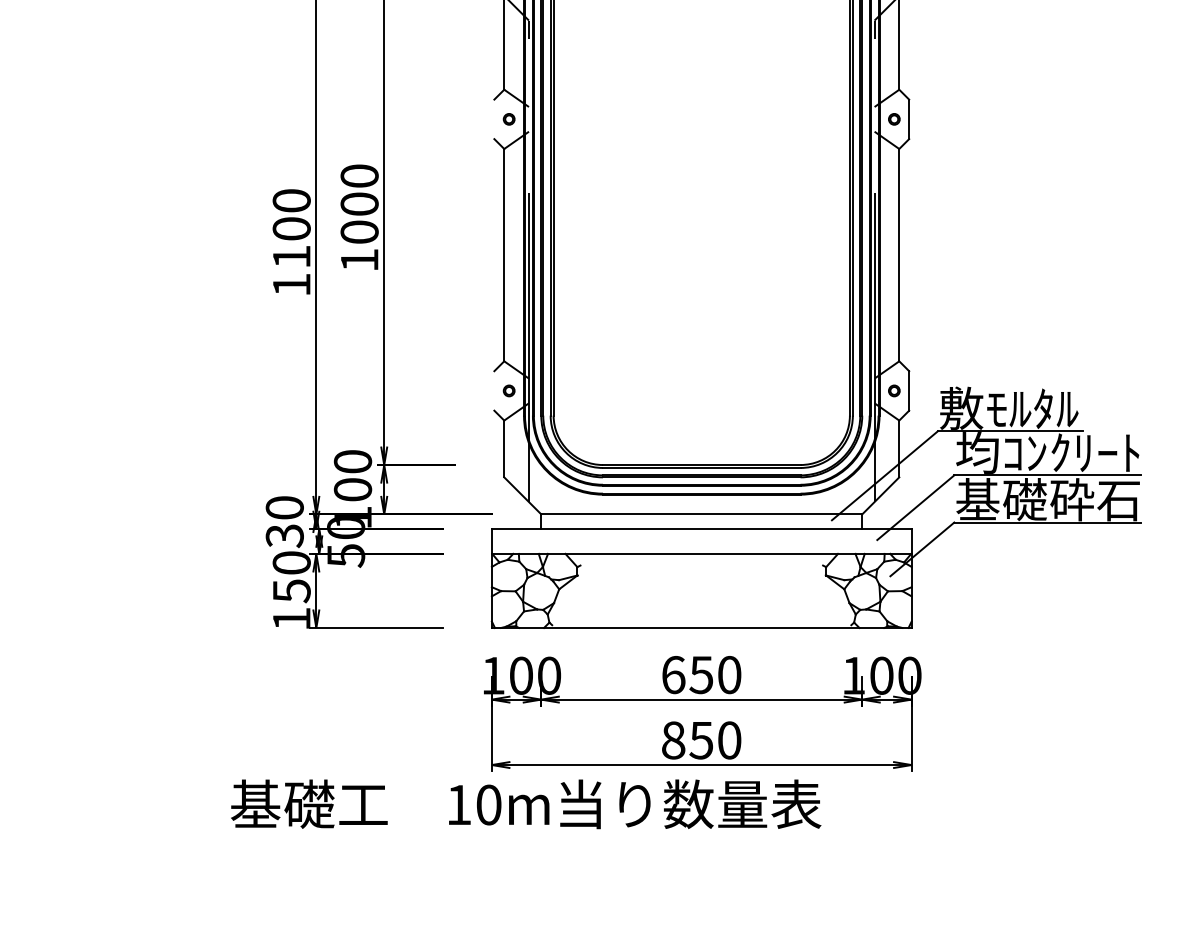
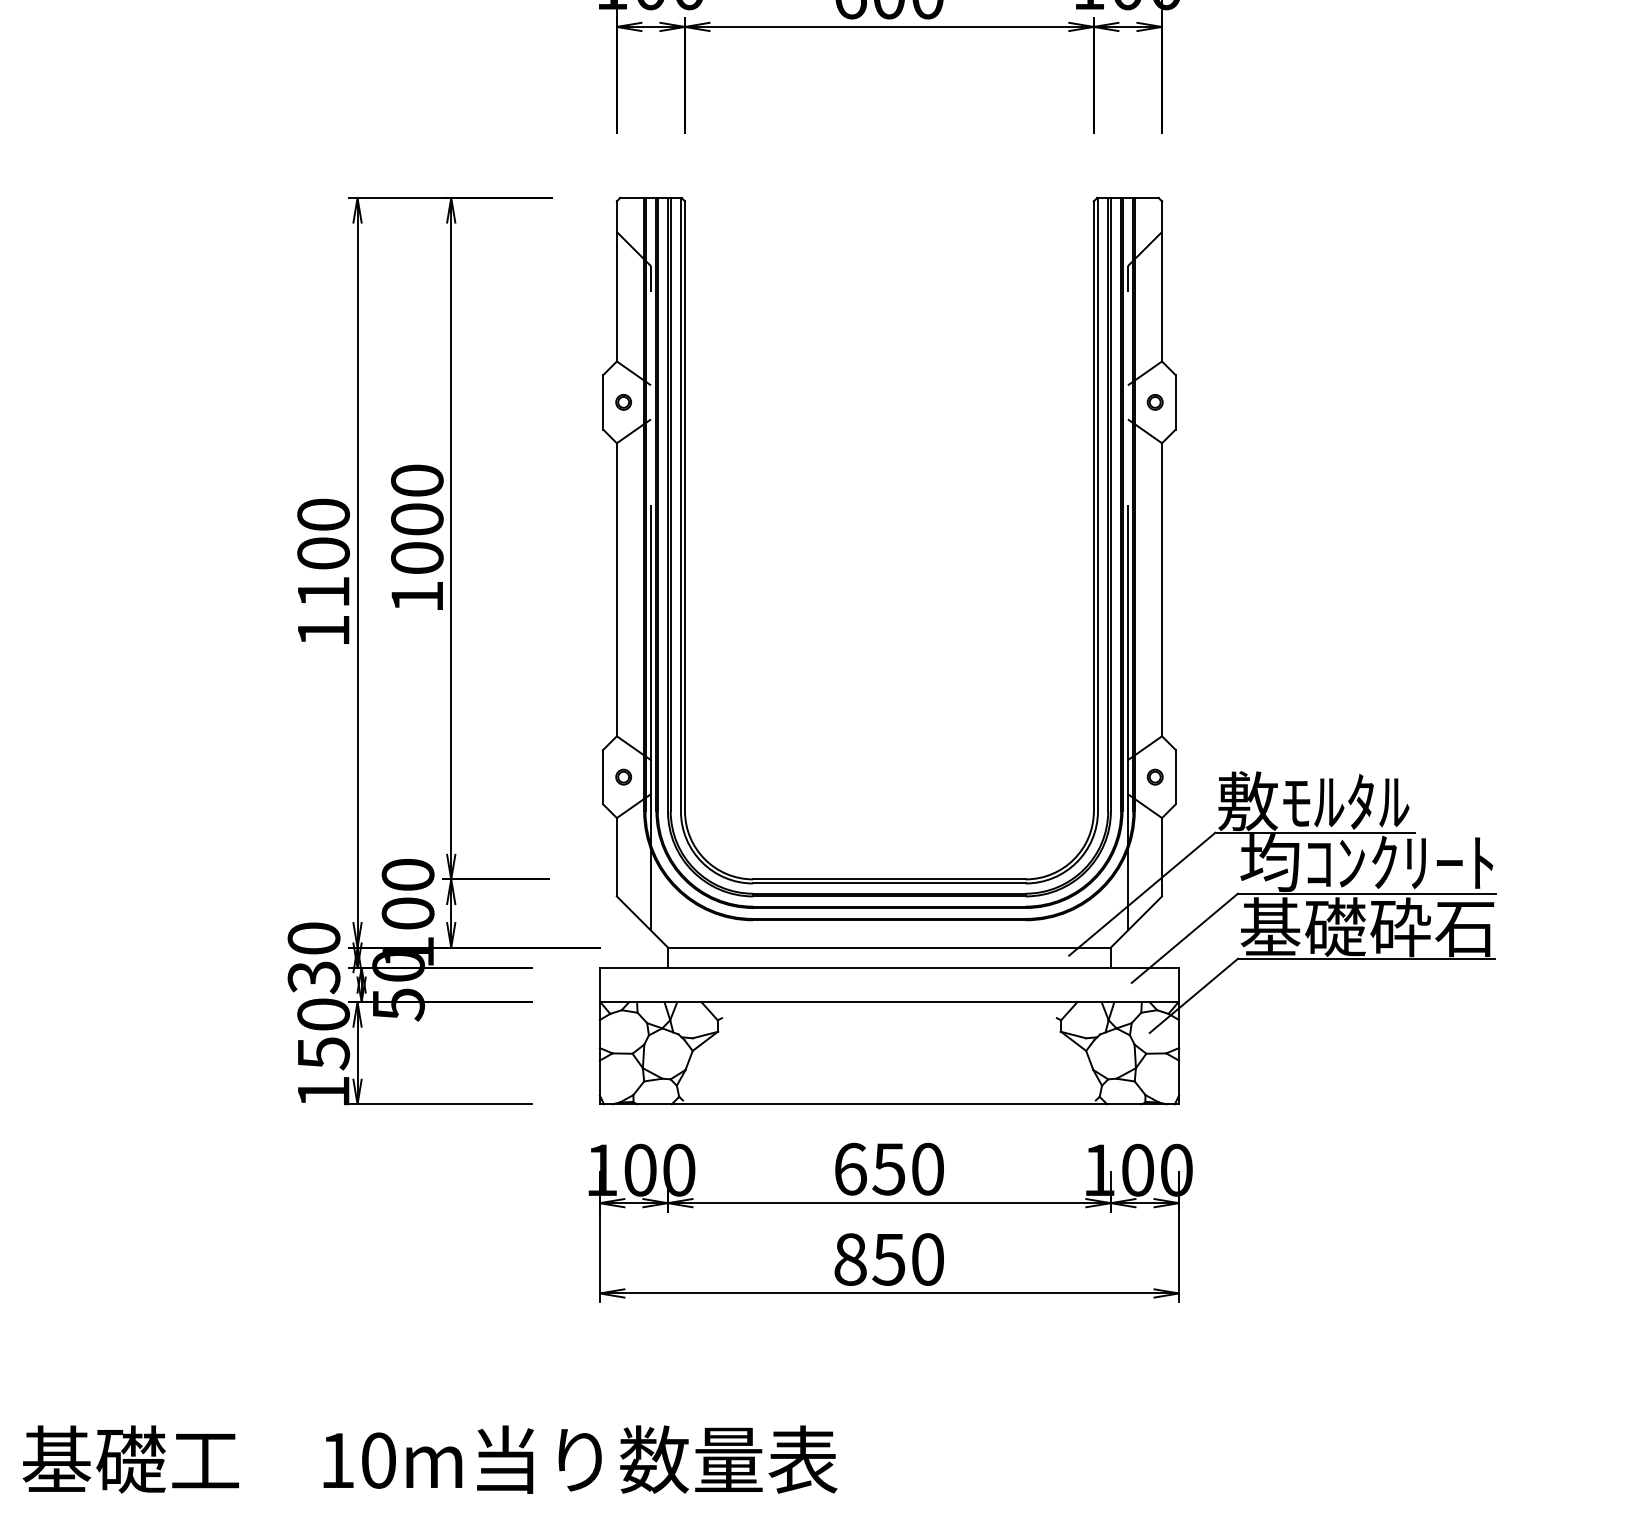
line: (494, 119) -> (603, 402), added
line: (494, 390) -> (603, 776), added
text: (525, 804) -> (429, 1459), moved

